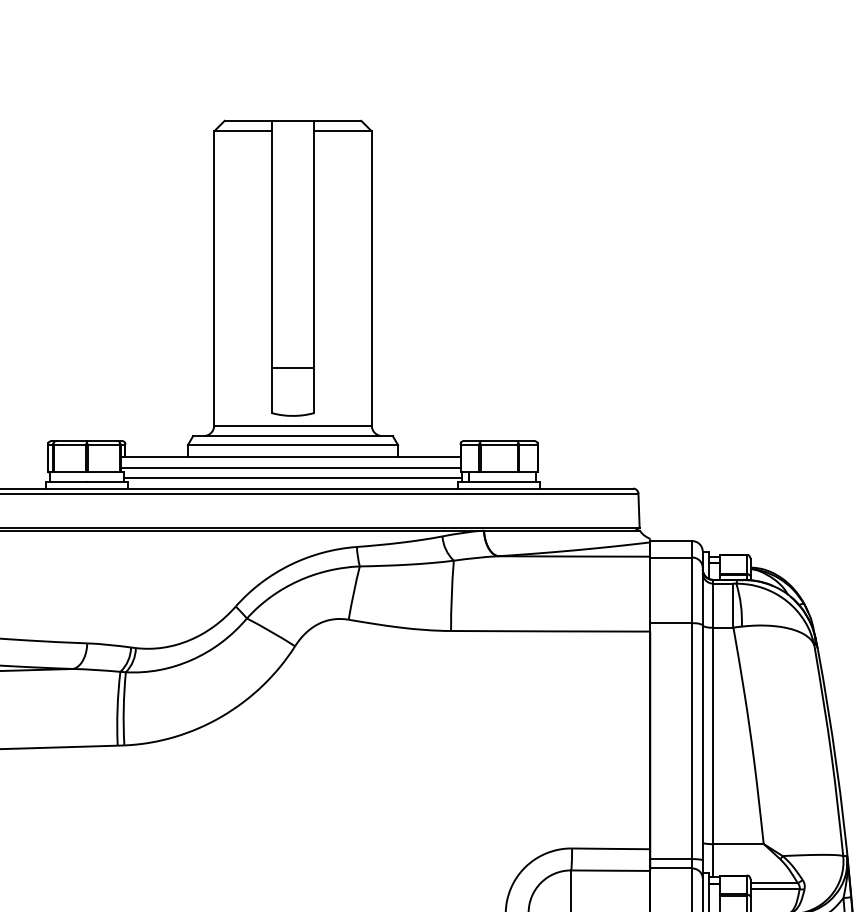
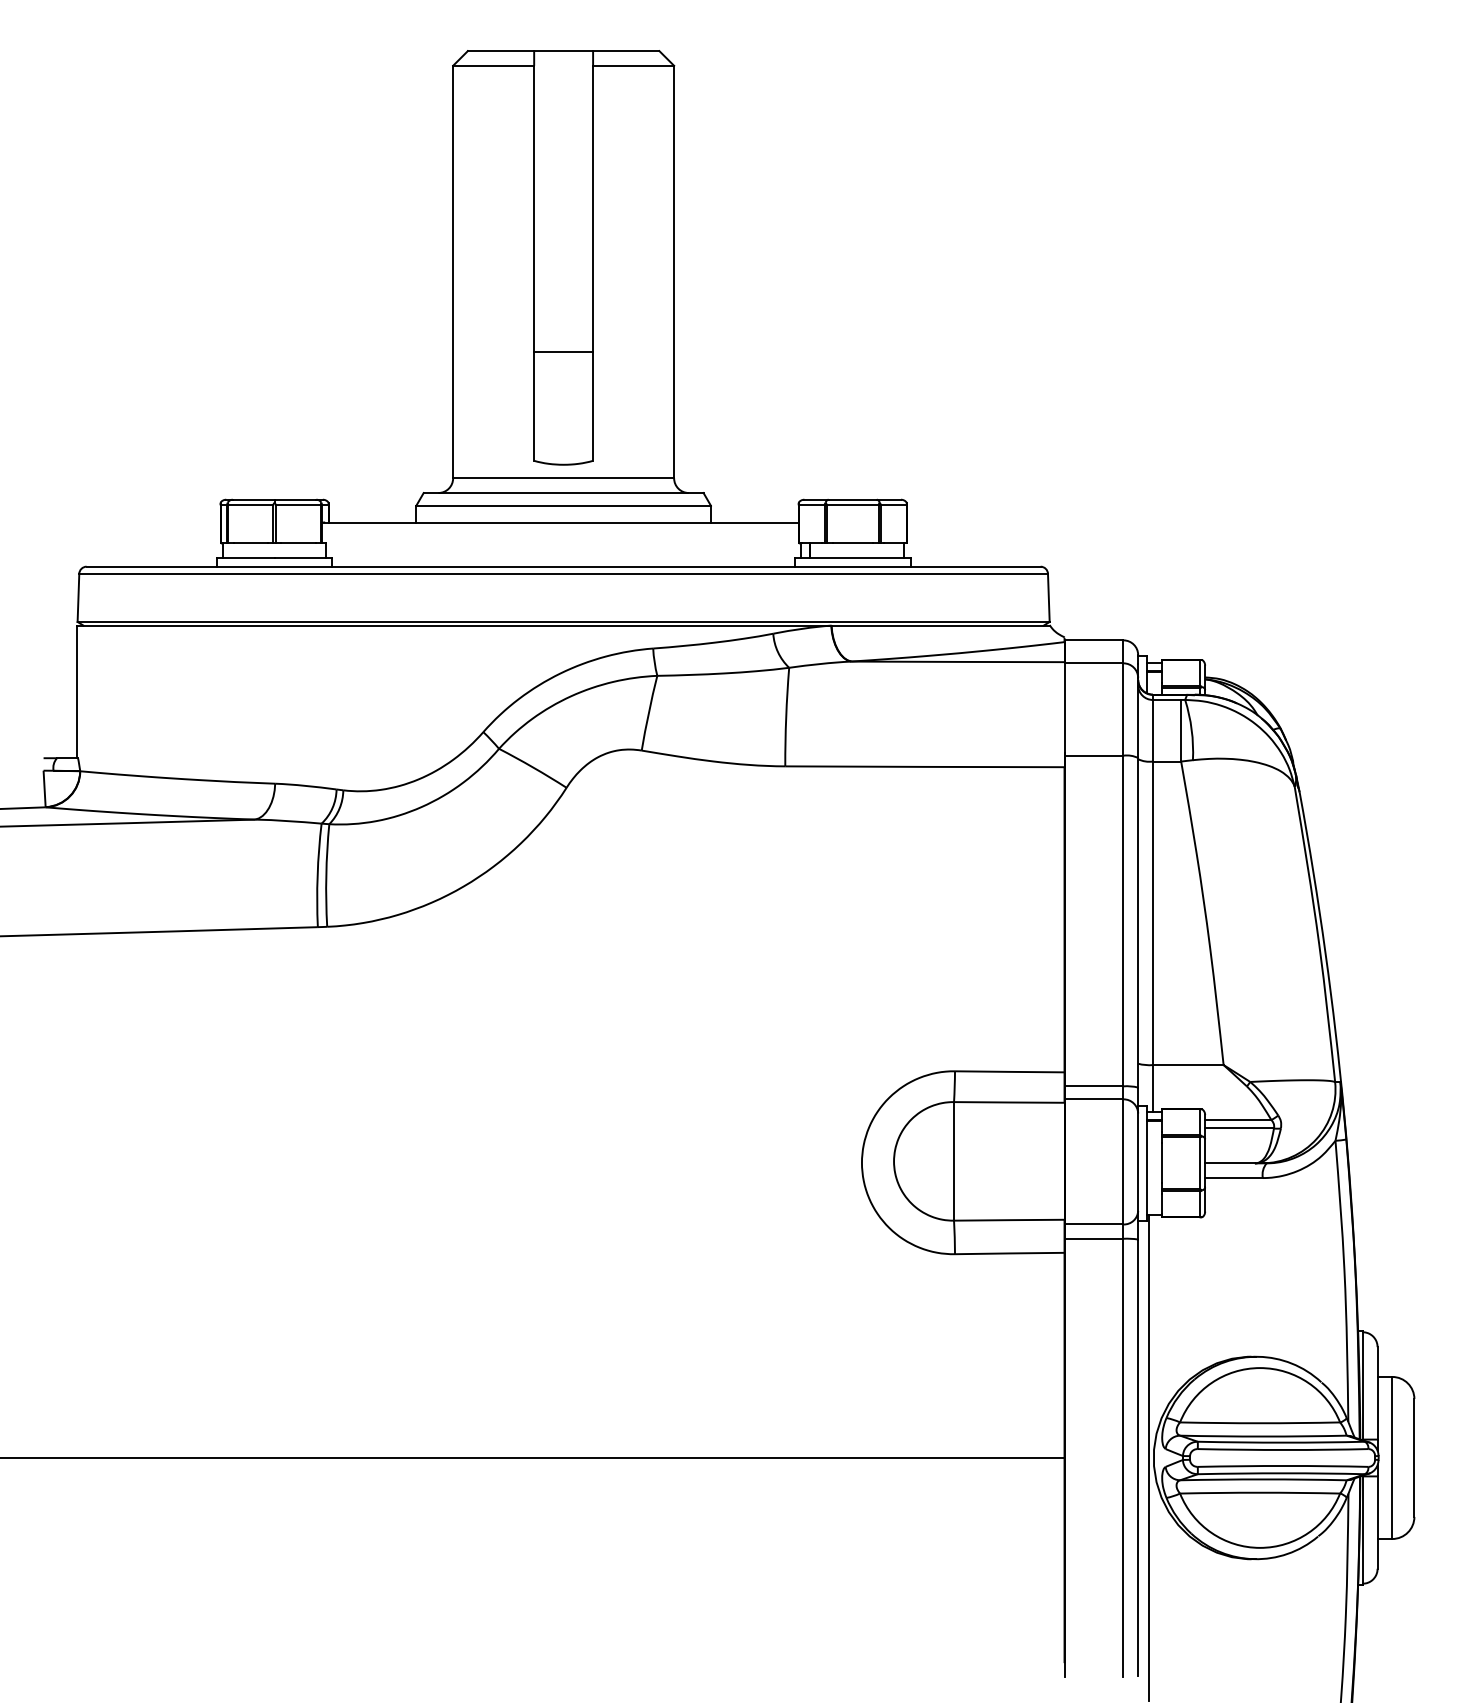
line: (292, 367) -> (563, 352), moved
line: (290, 467) -> (560, 537), removed
line: (292, 477) -> (563, 551), removed

